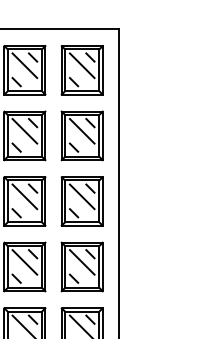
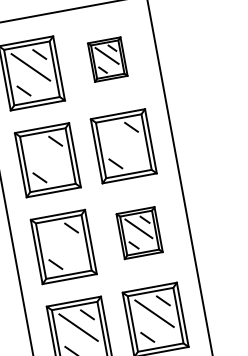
part: (81, 70) -> (106, 59), size x0.6
line: (24, 131) -> (46, 154), removed
line: (81, 131) -> (121, 140), removed
line: (24, 196) -> (62, 240), removed
part: (81, 201) -> (138, 233), size x0.7

